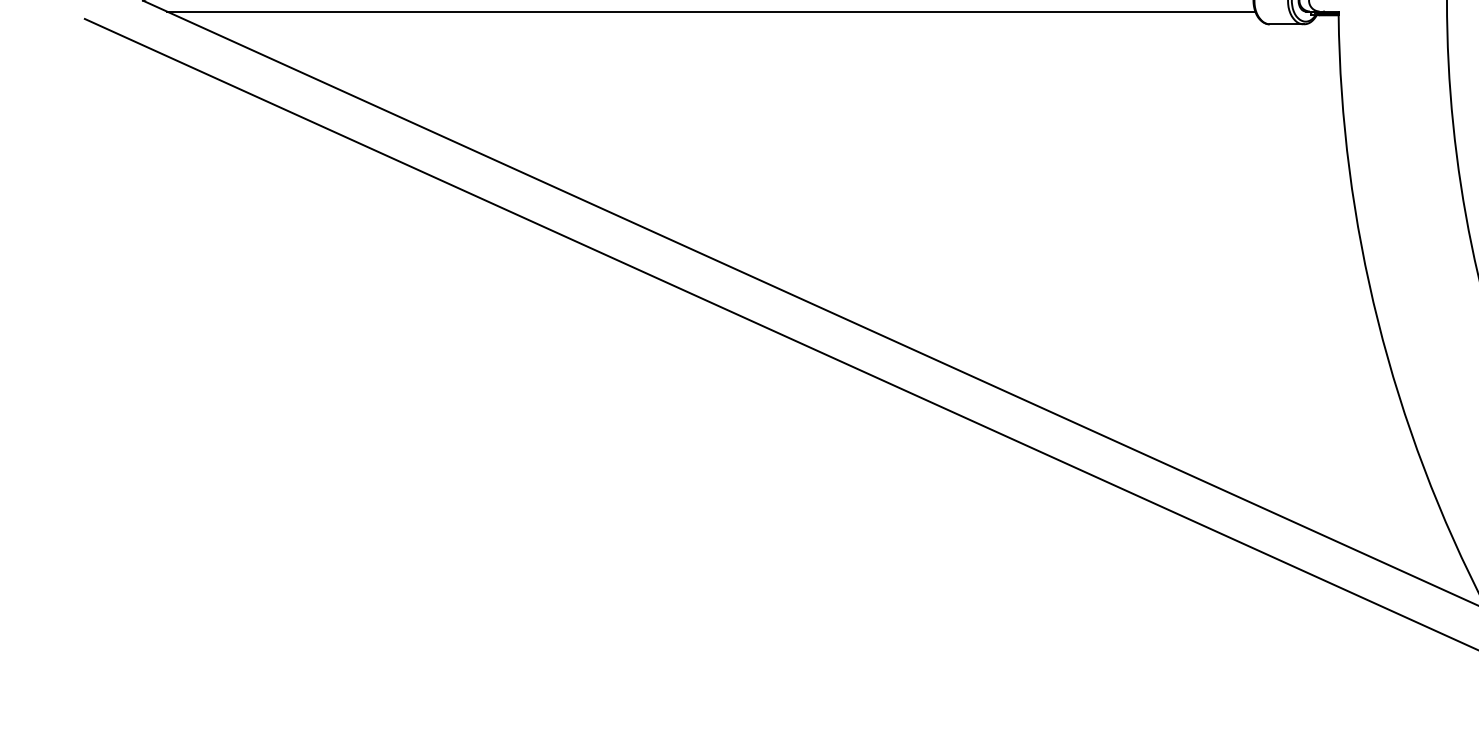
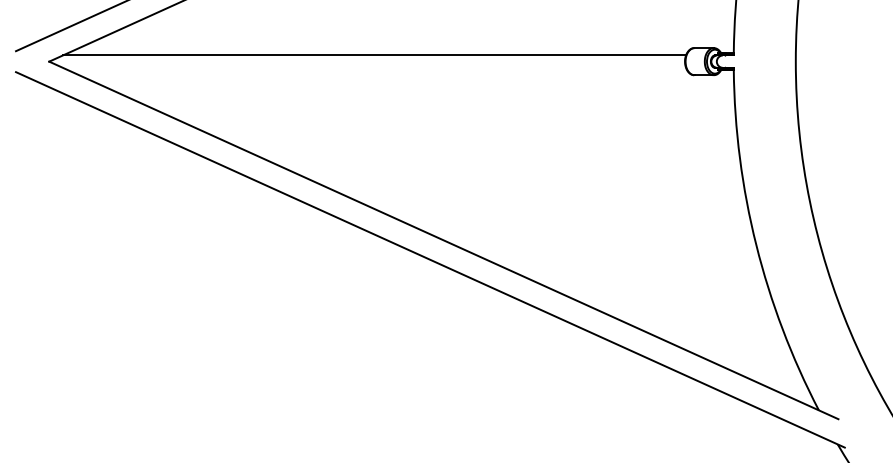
line: (711, 10) -> (374, 67), removed

